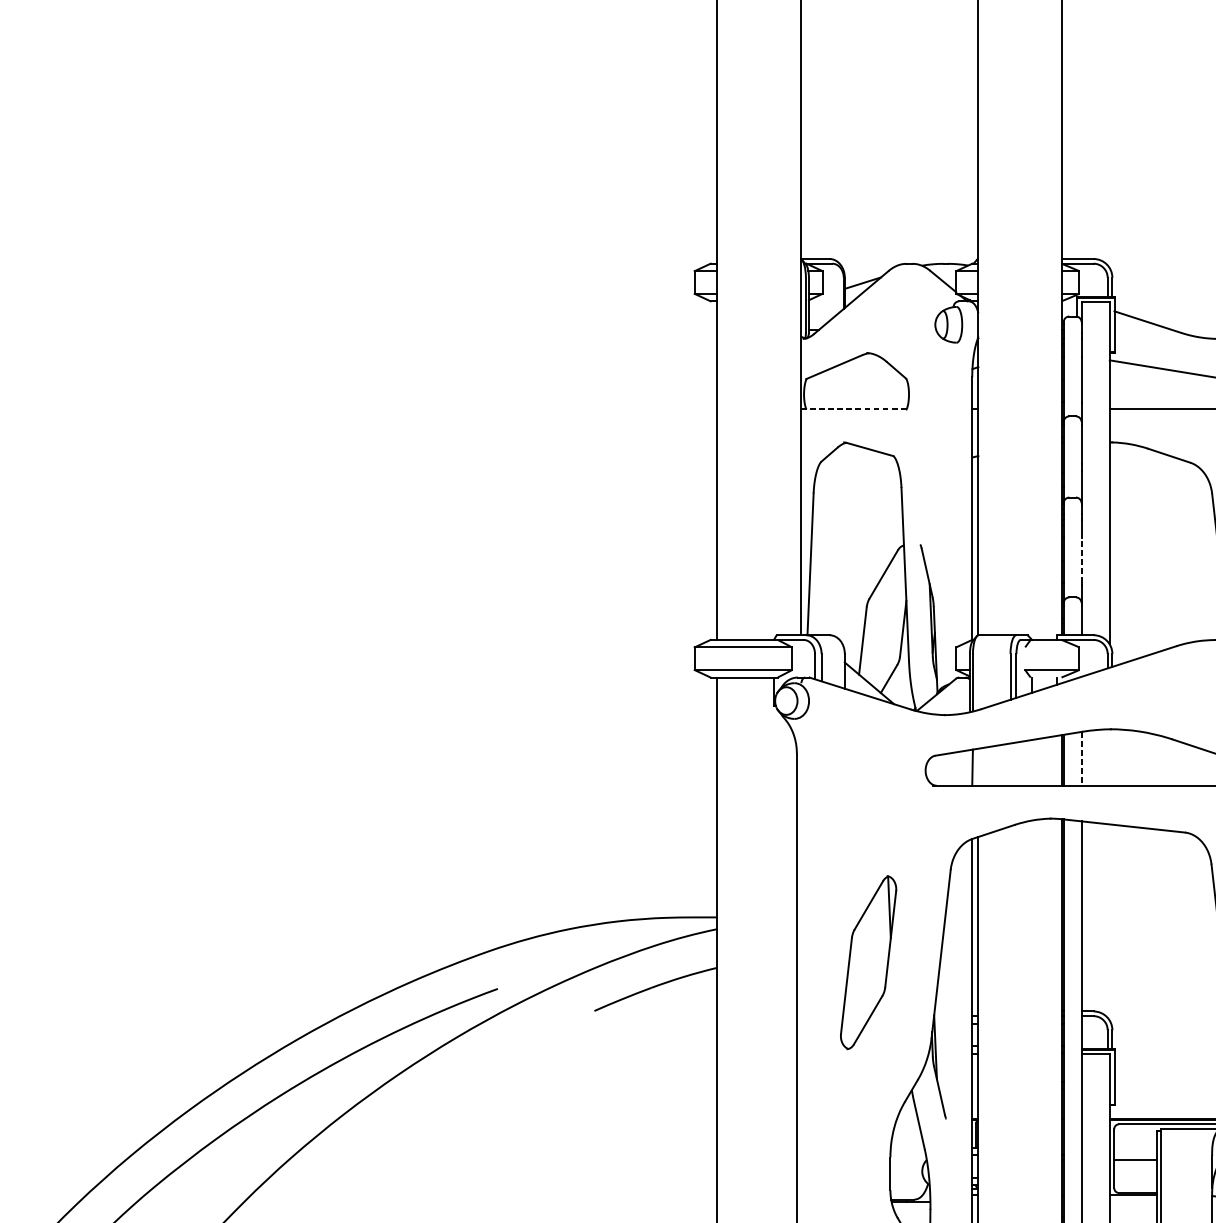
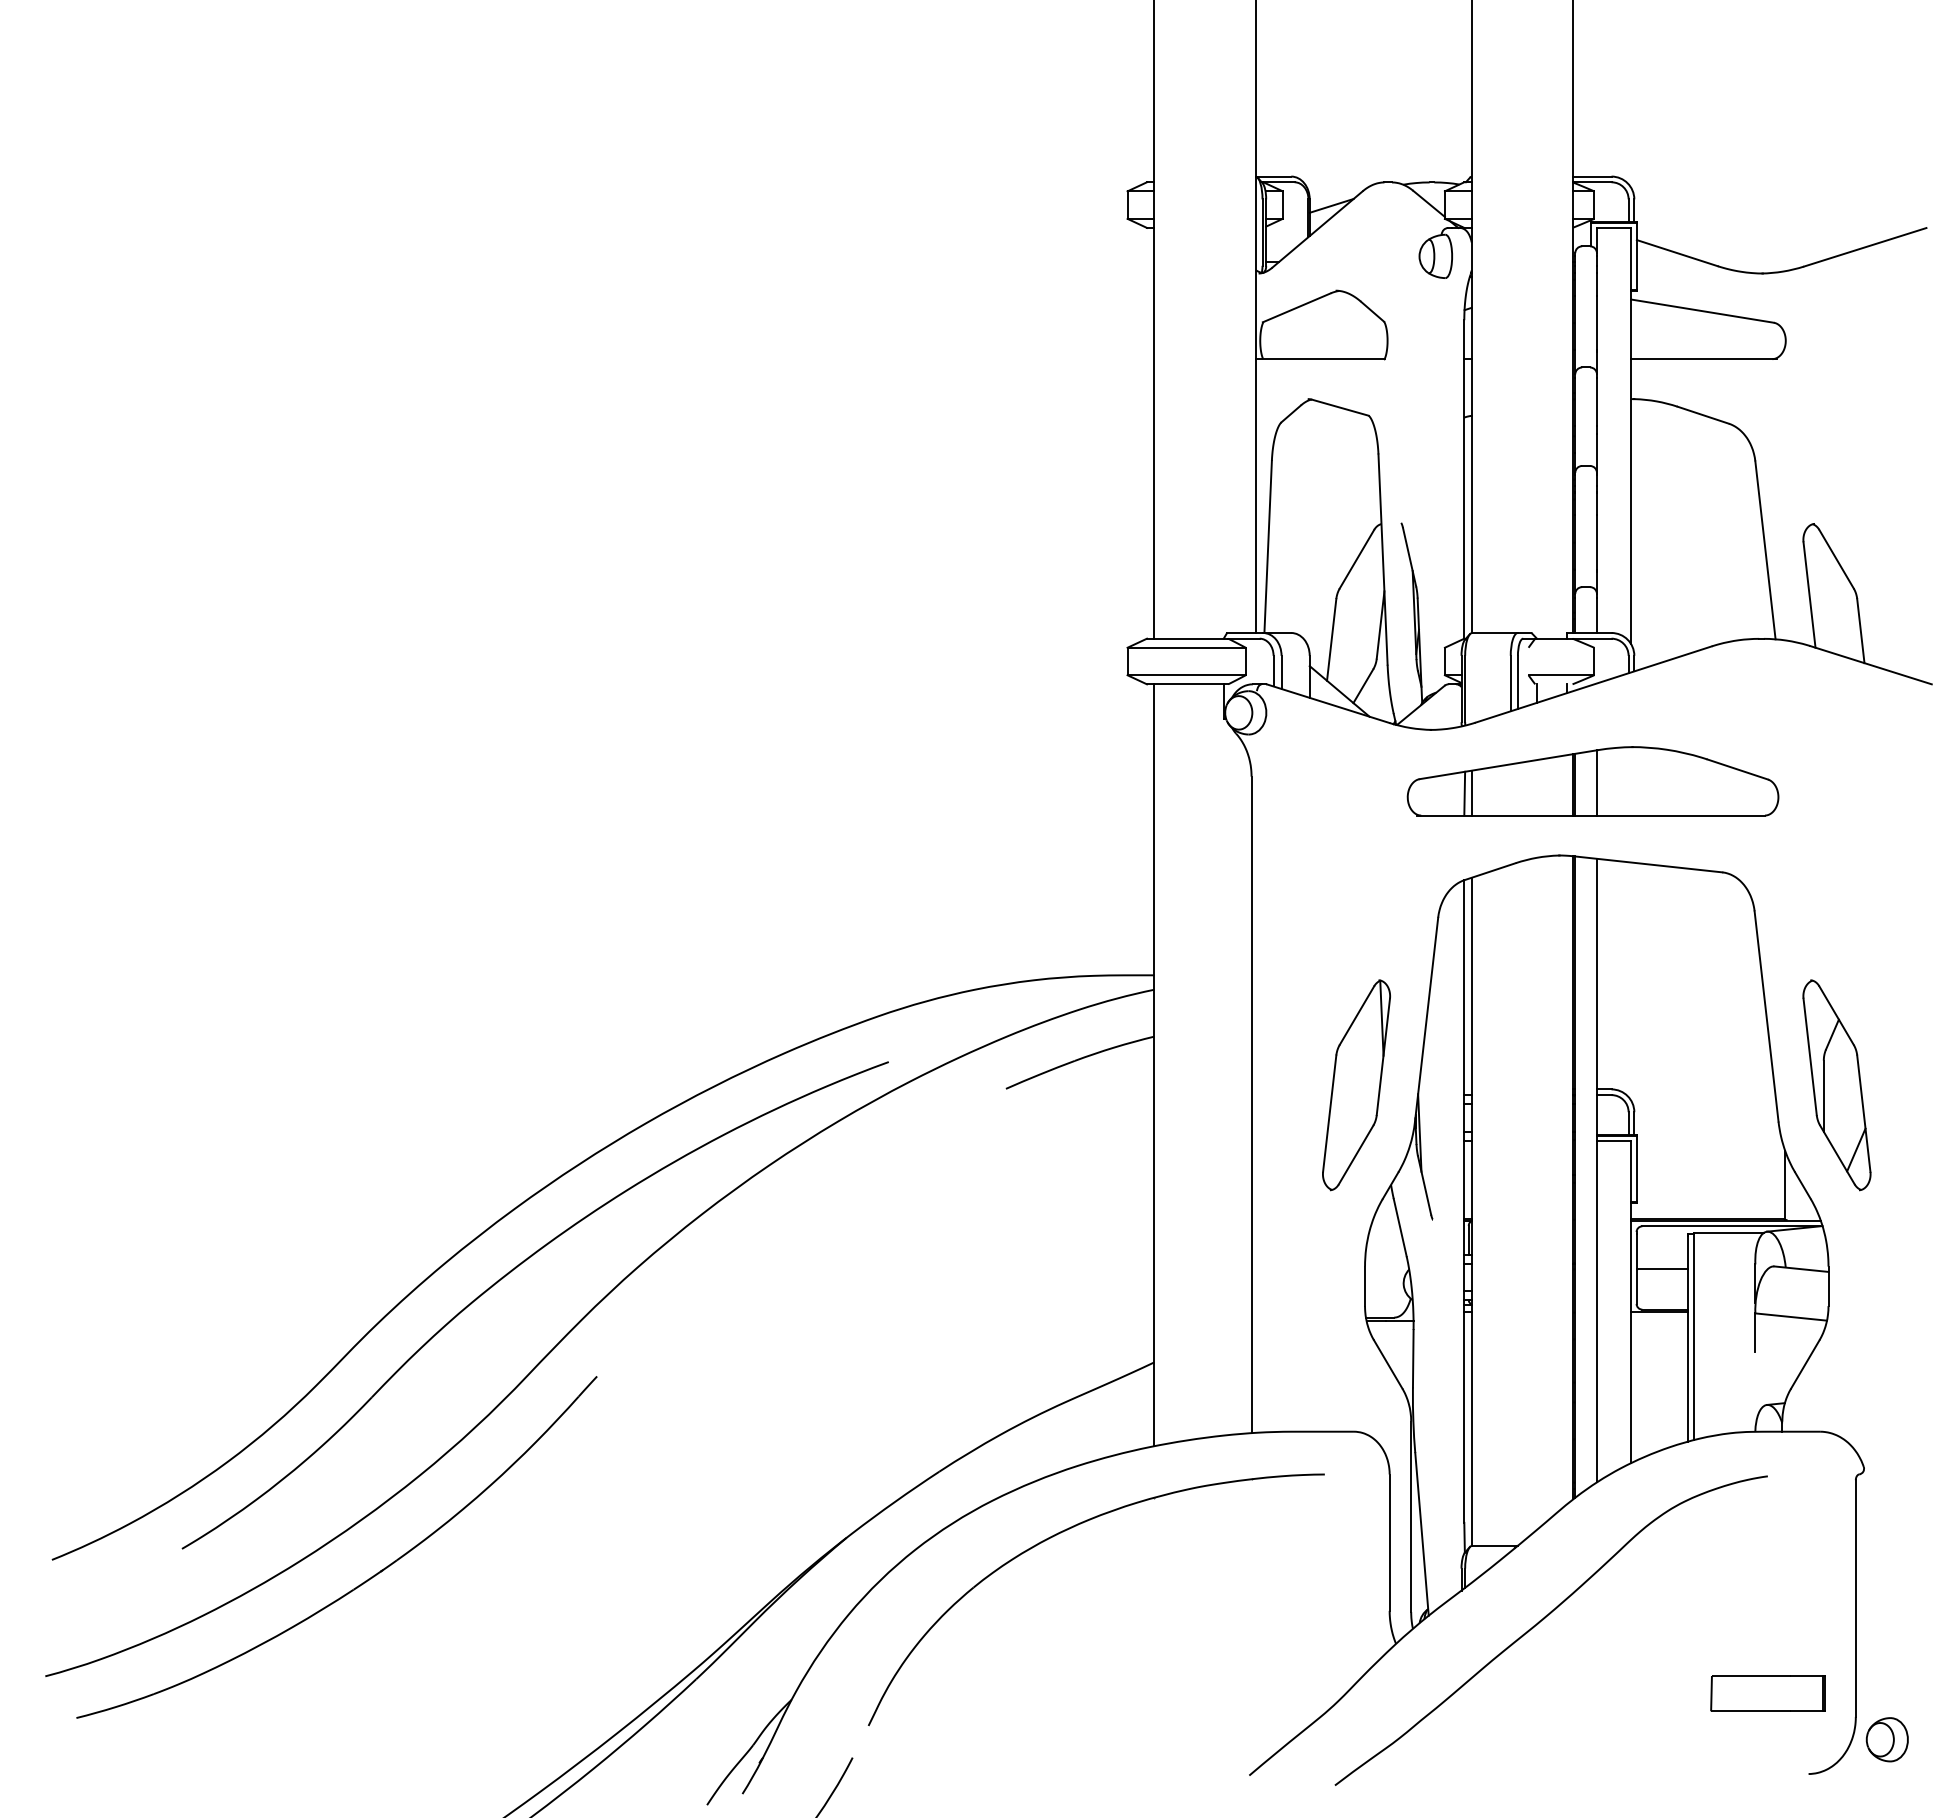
line: (852, 409) -> (1319, 359), dashed -> solid
line: (1081, 560) -> (1596, 542), dashed -> solid
line: (1081, 758) -> (1596, 782), dashed -> solid
line: (978, 766) -> (1471, 792), added
part: (868, 962) -> (1356, 1085), moved

